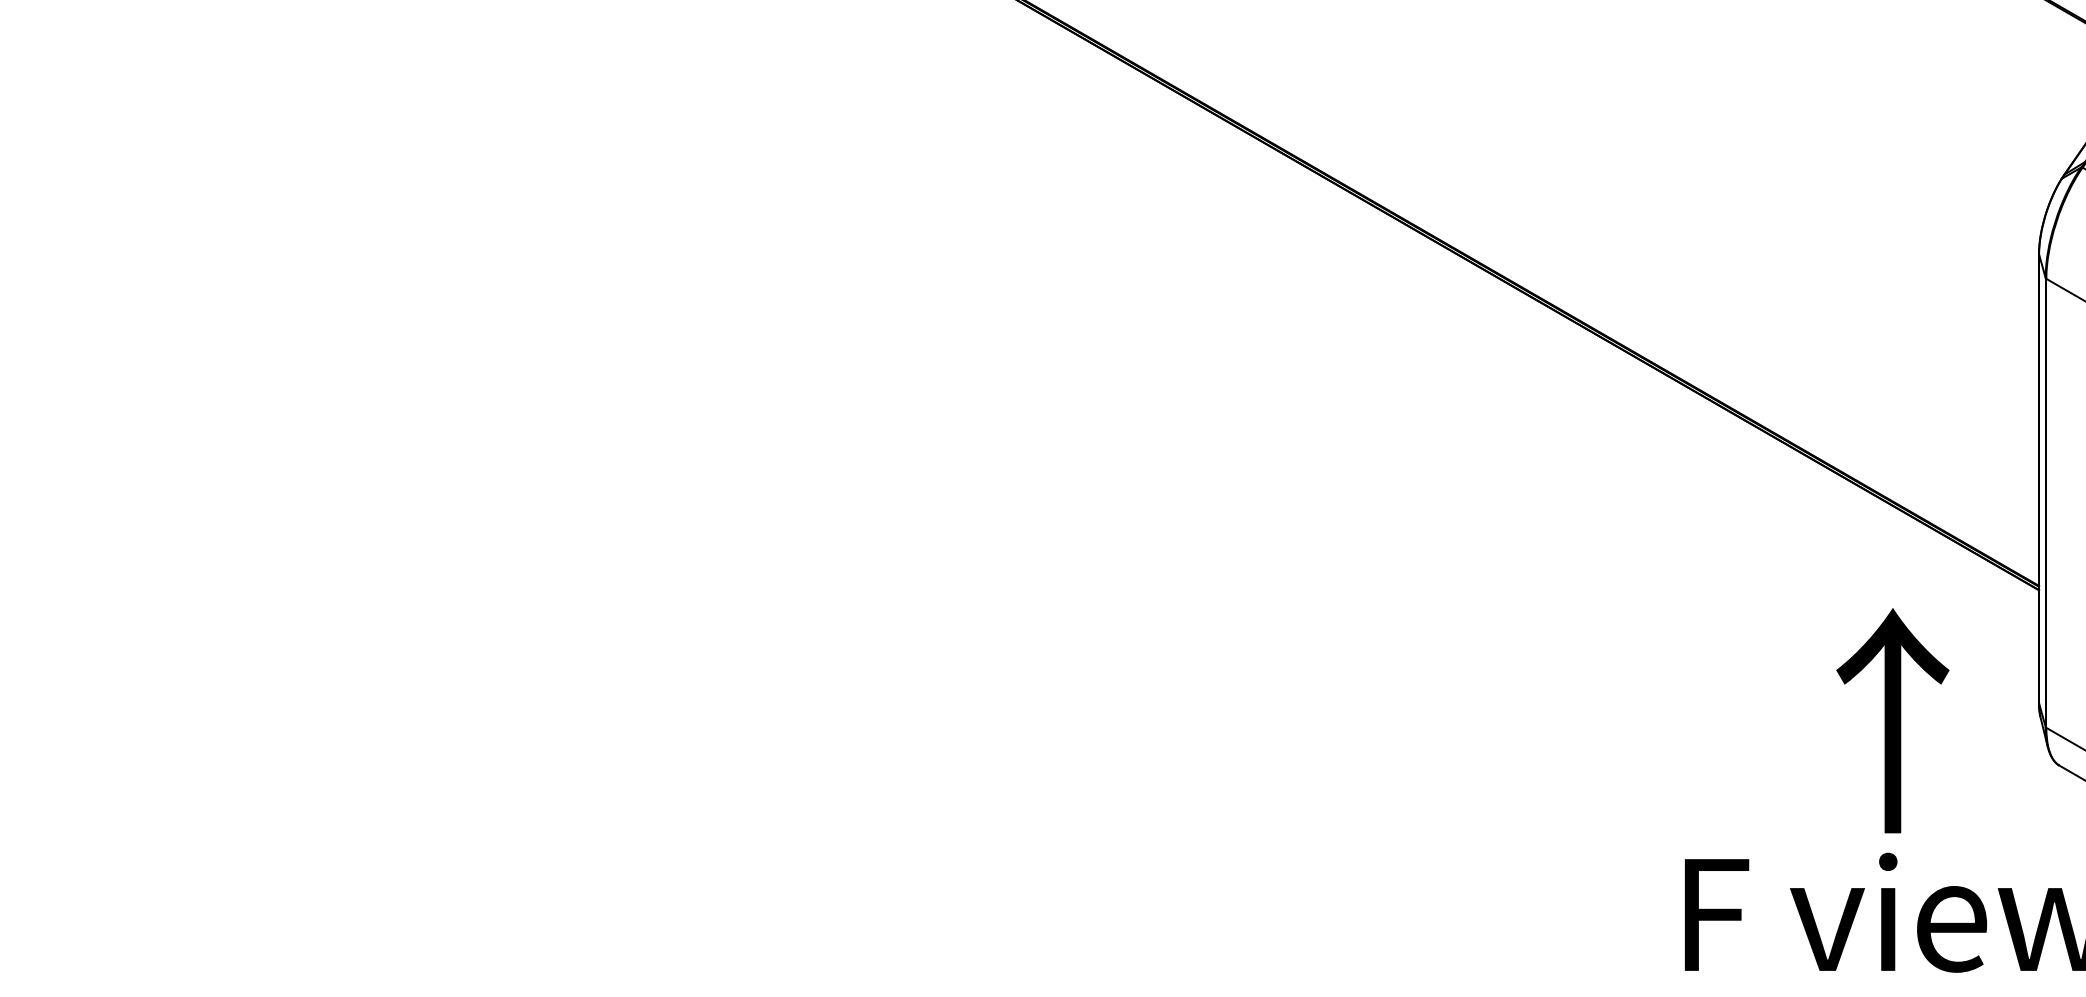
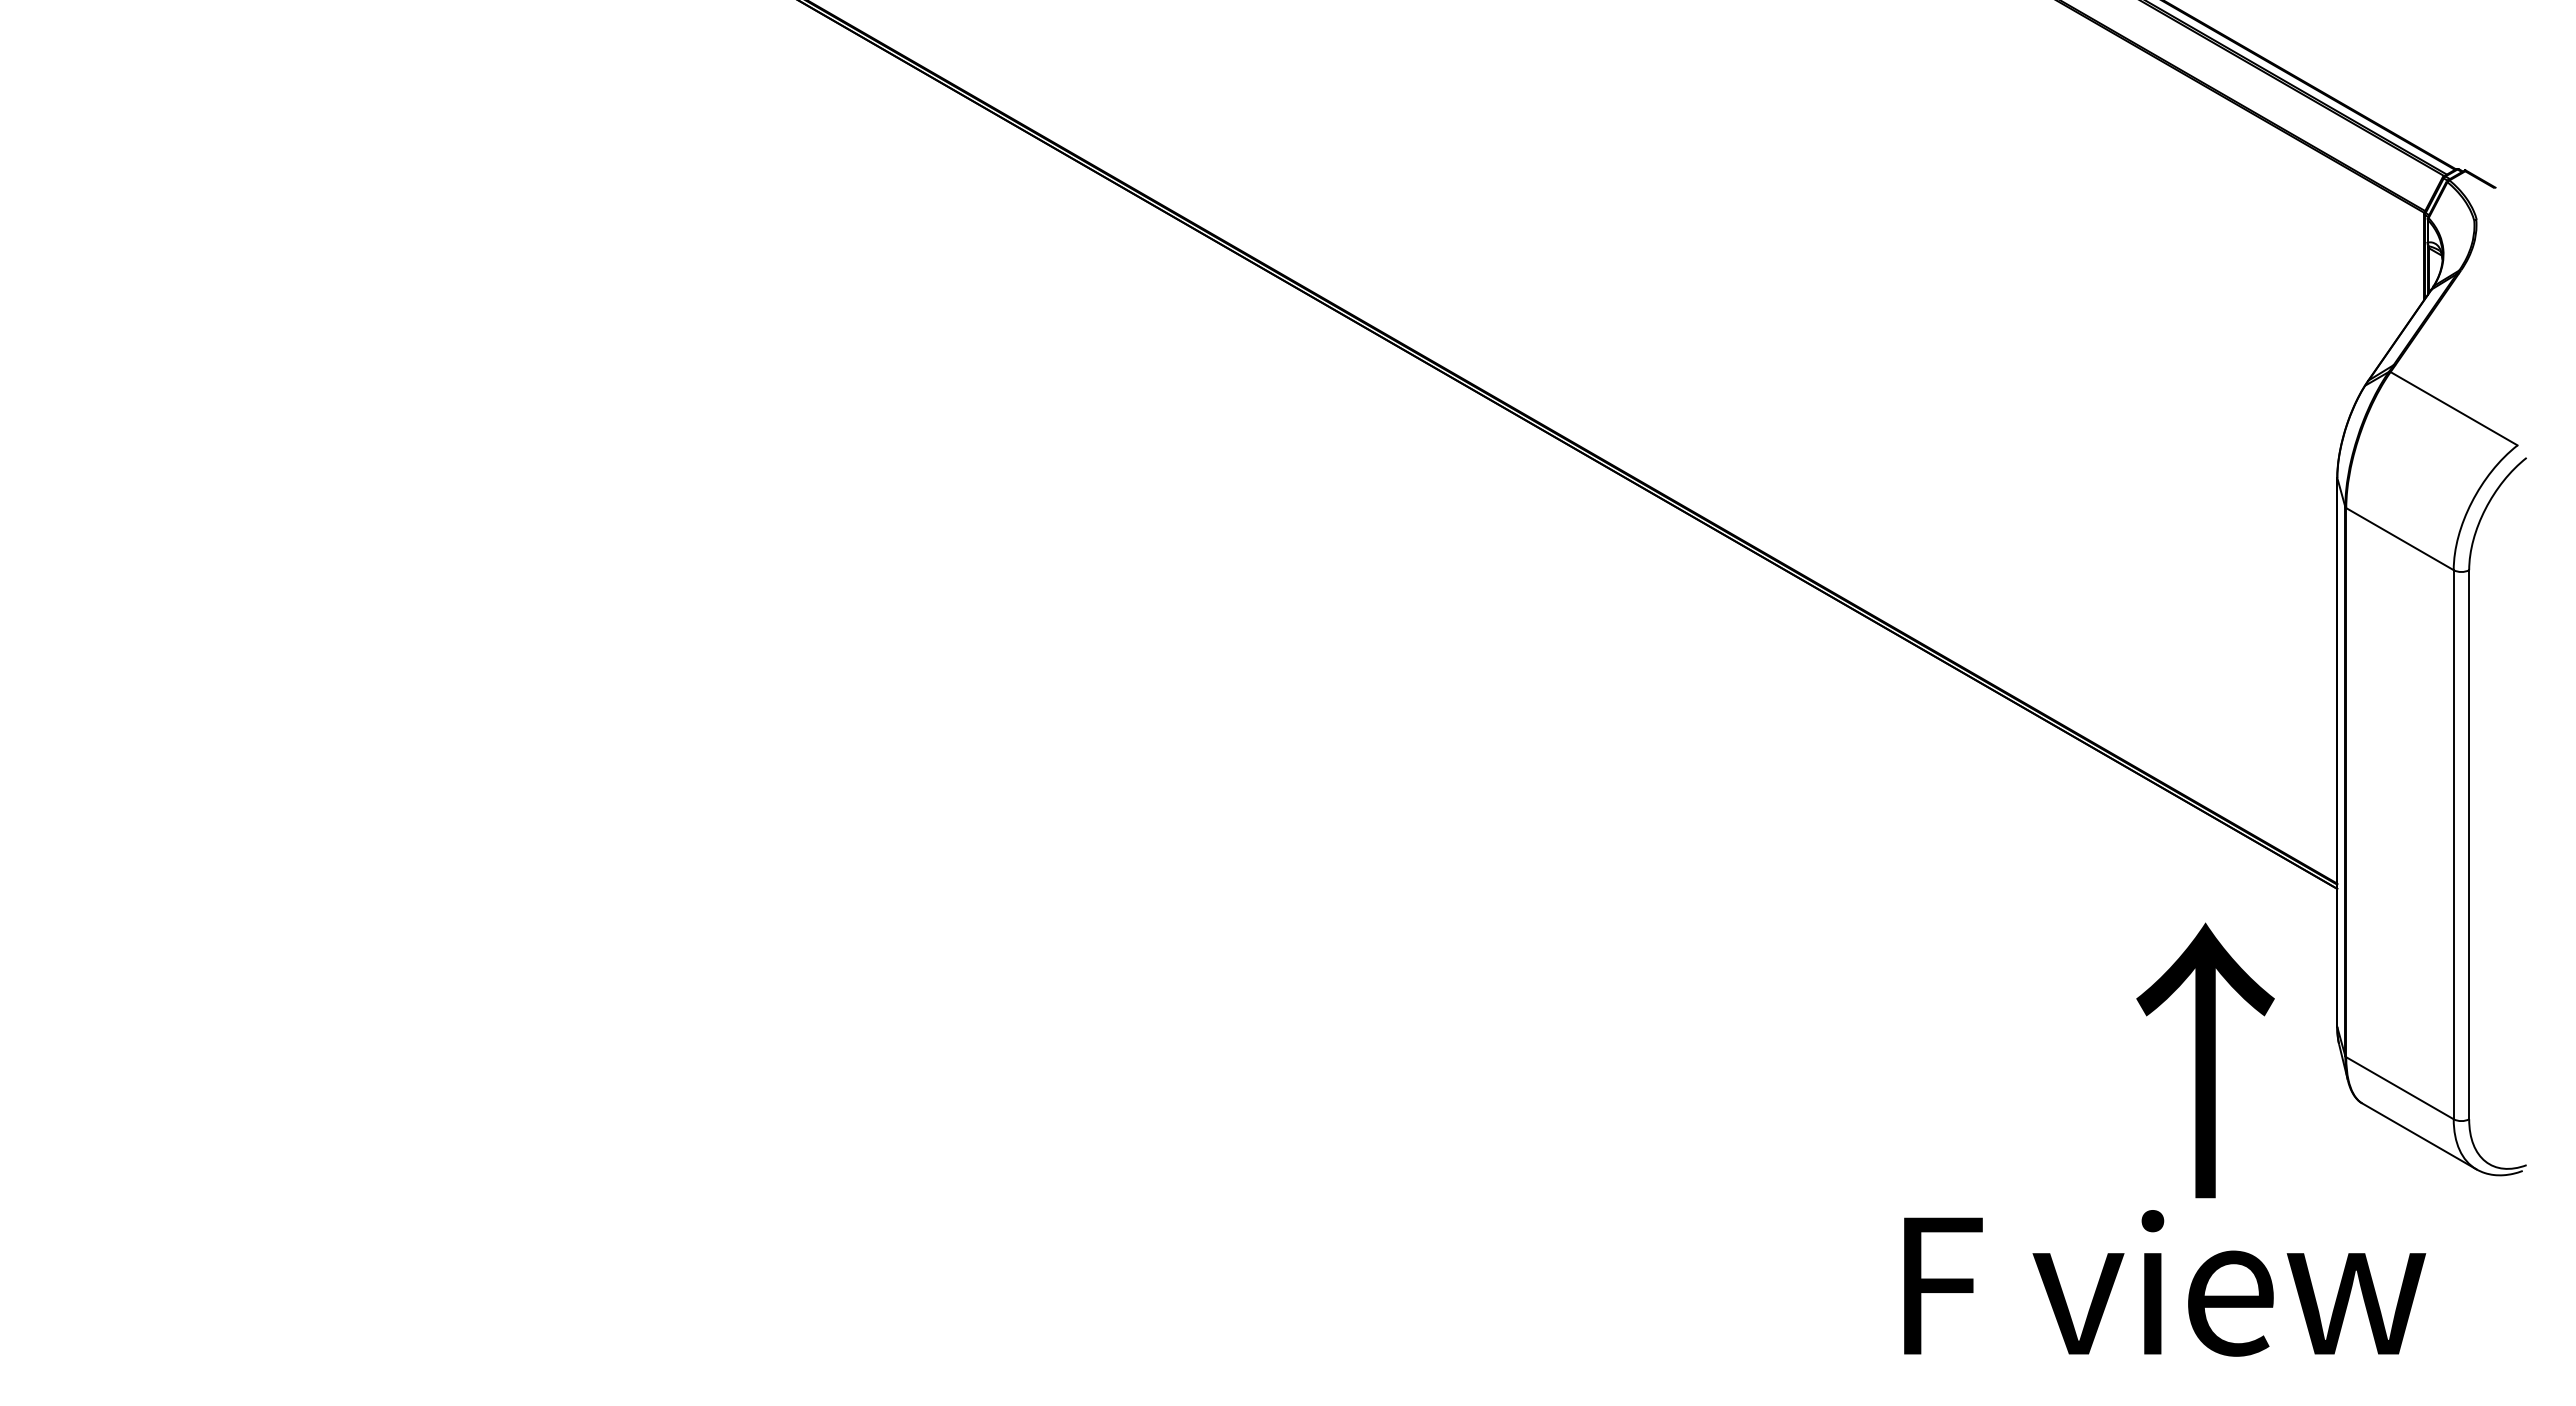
text: (1892, 720) -> (2205, 1060), moved

